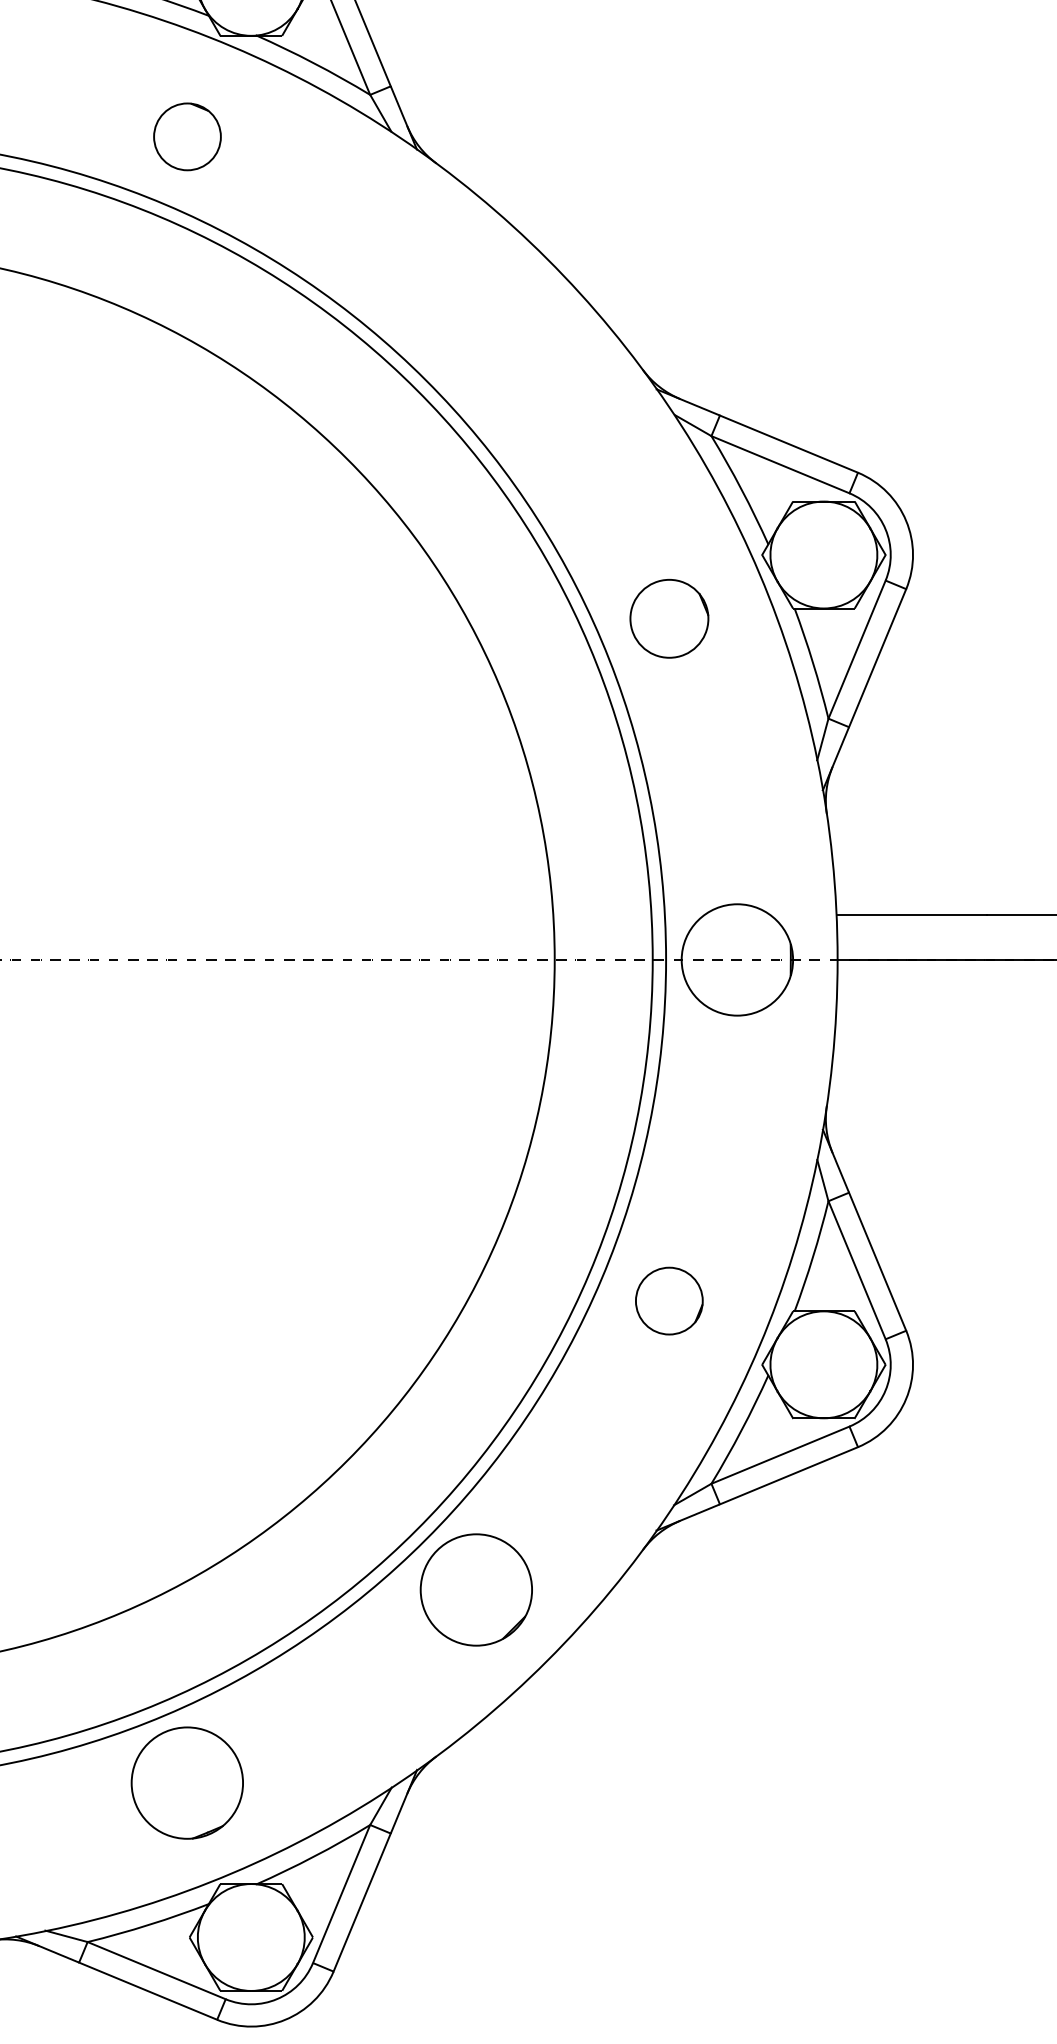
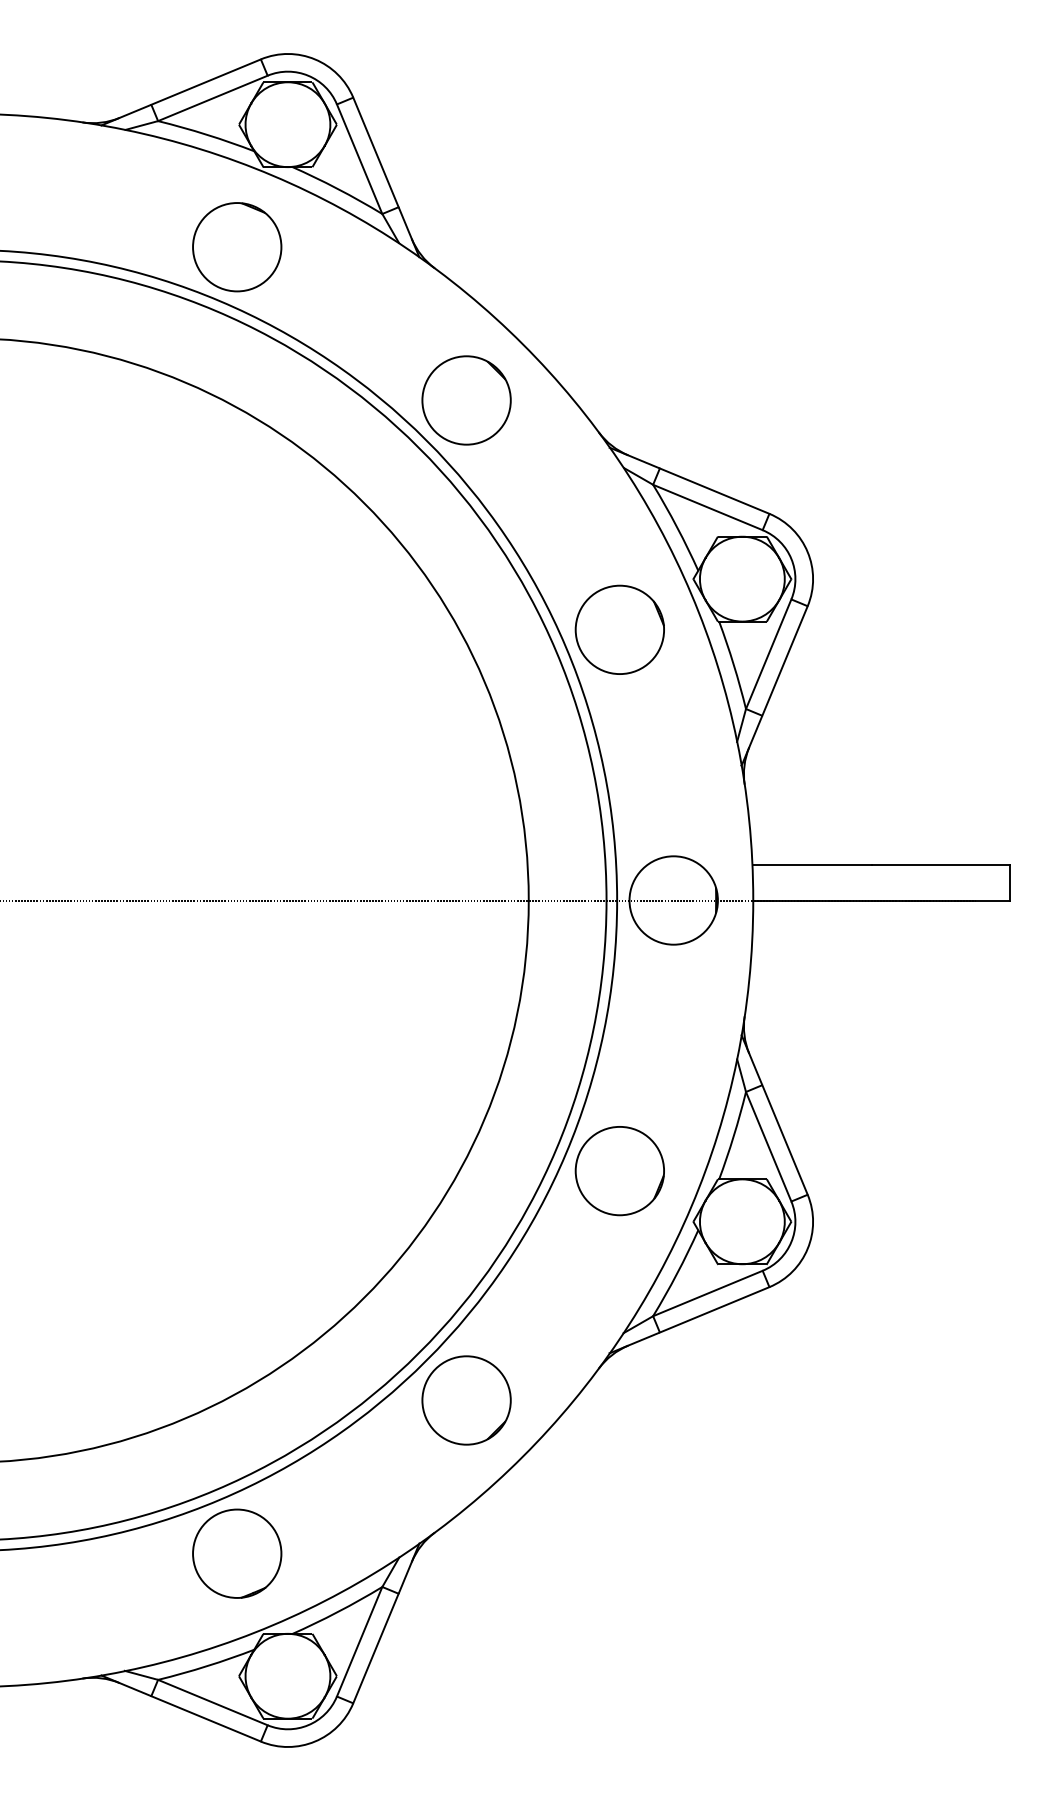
part: (187, 137) -> (237, 247), size x1.67
circle: (476, 329) -> (466, 400), added
part: (669, 618) -> (619, 629), size x1.43
part: (669, 1301) -> (619, 1171), size x1.67

